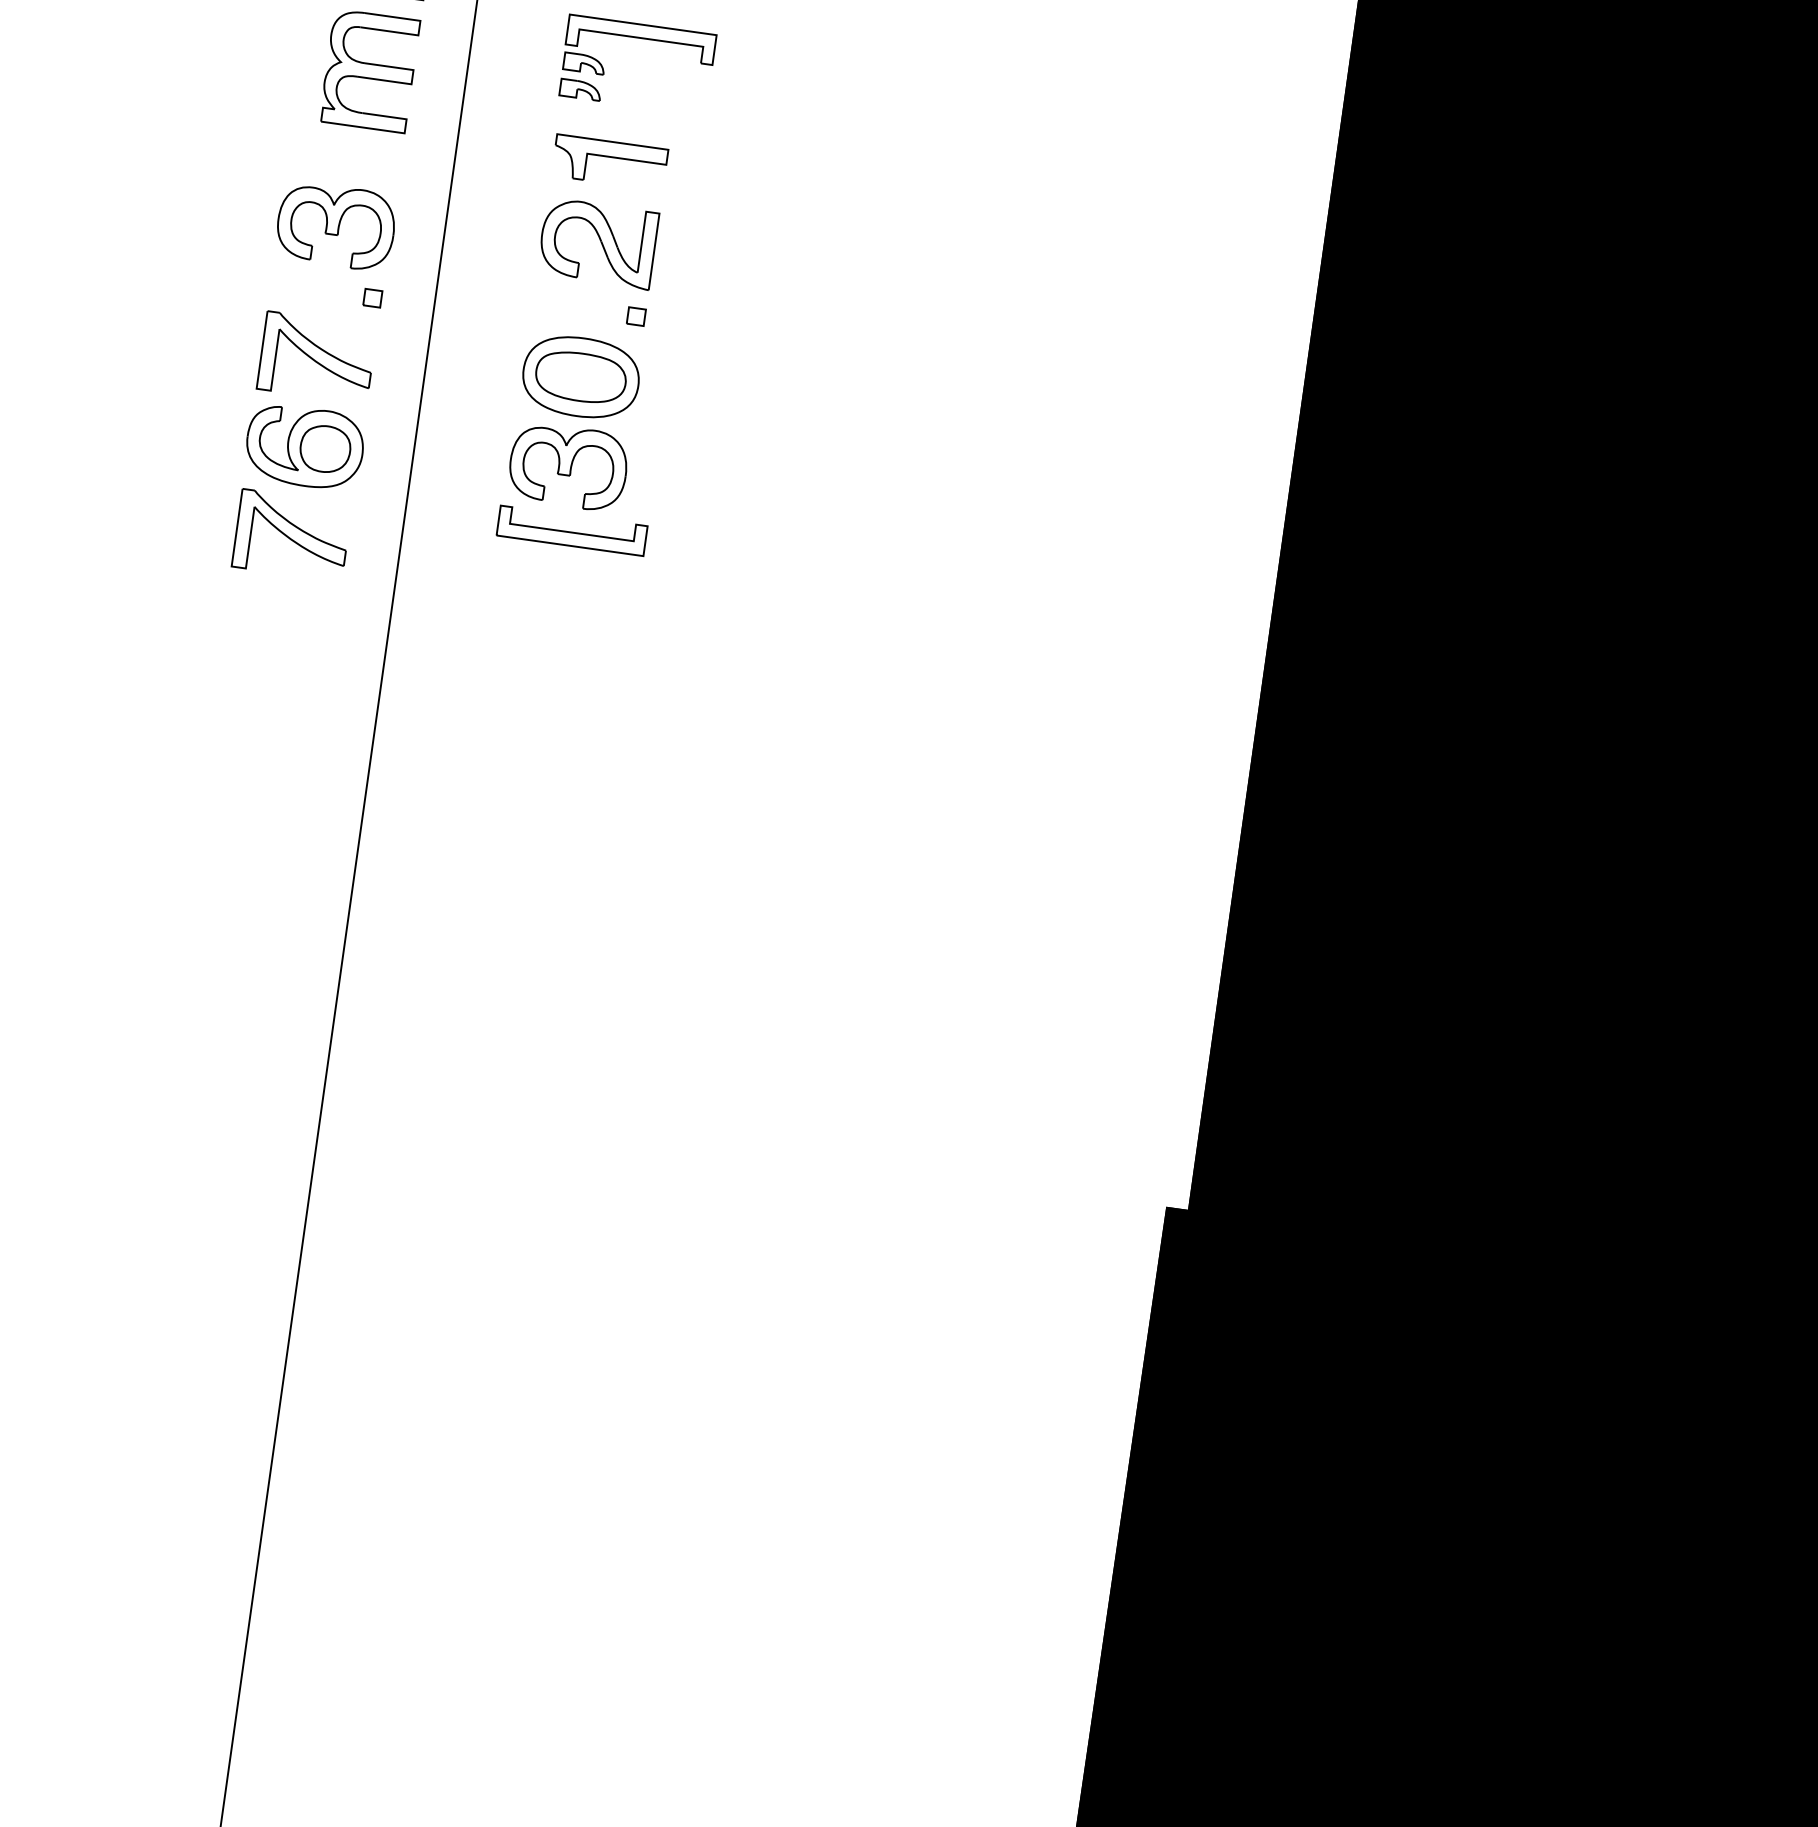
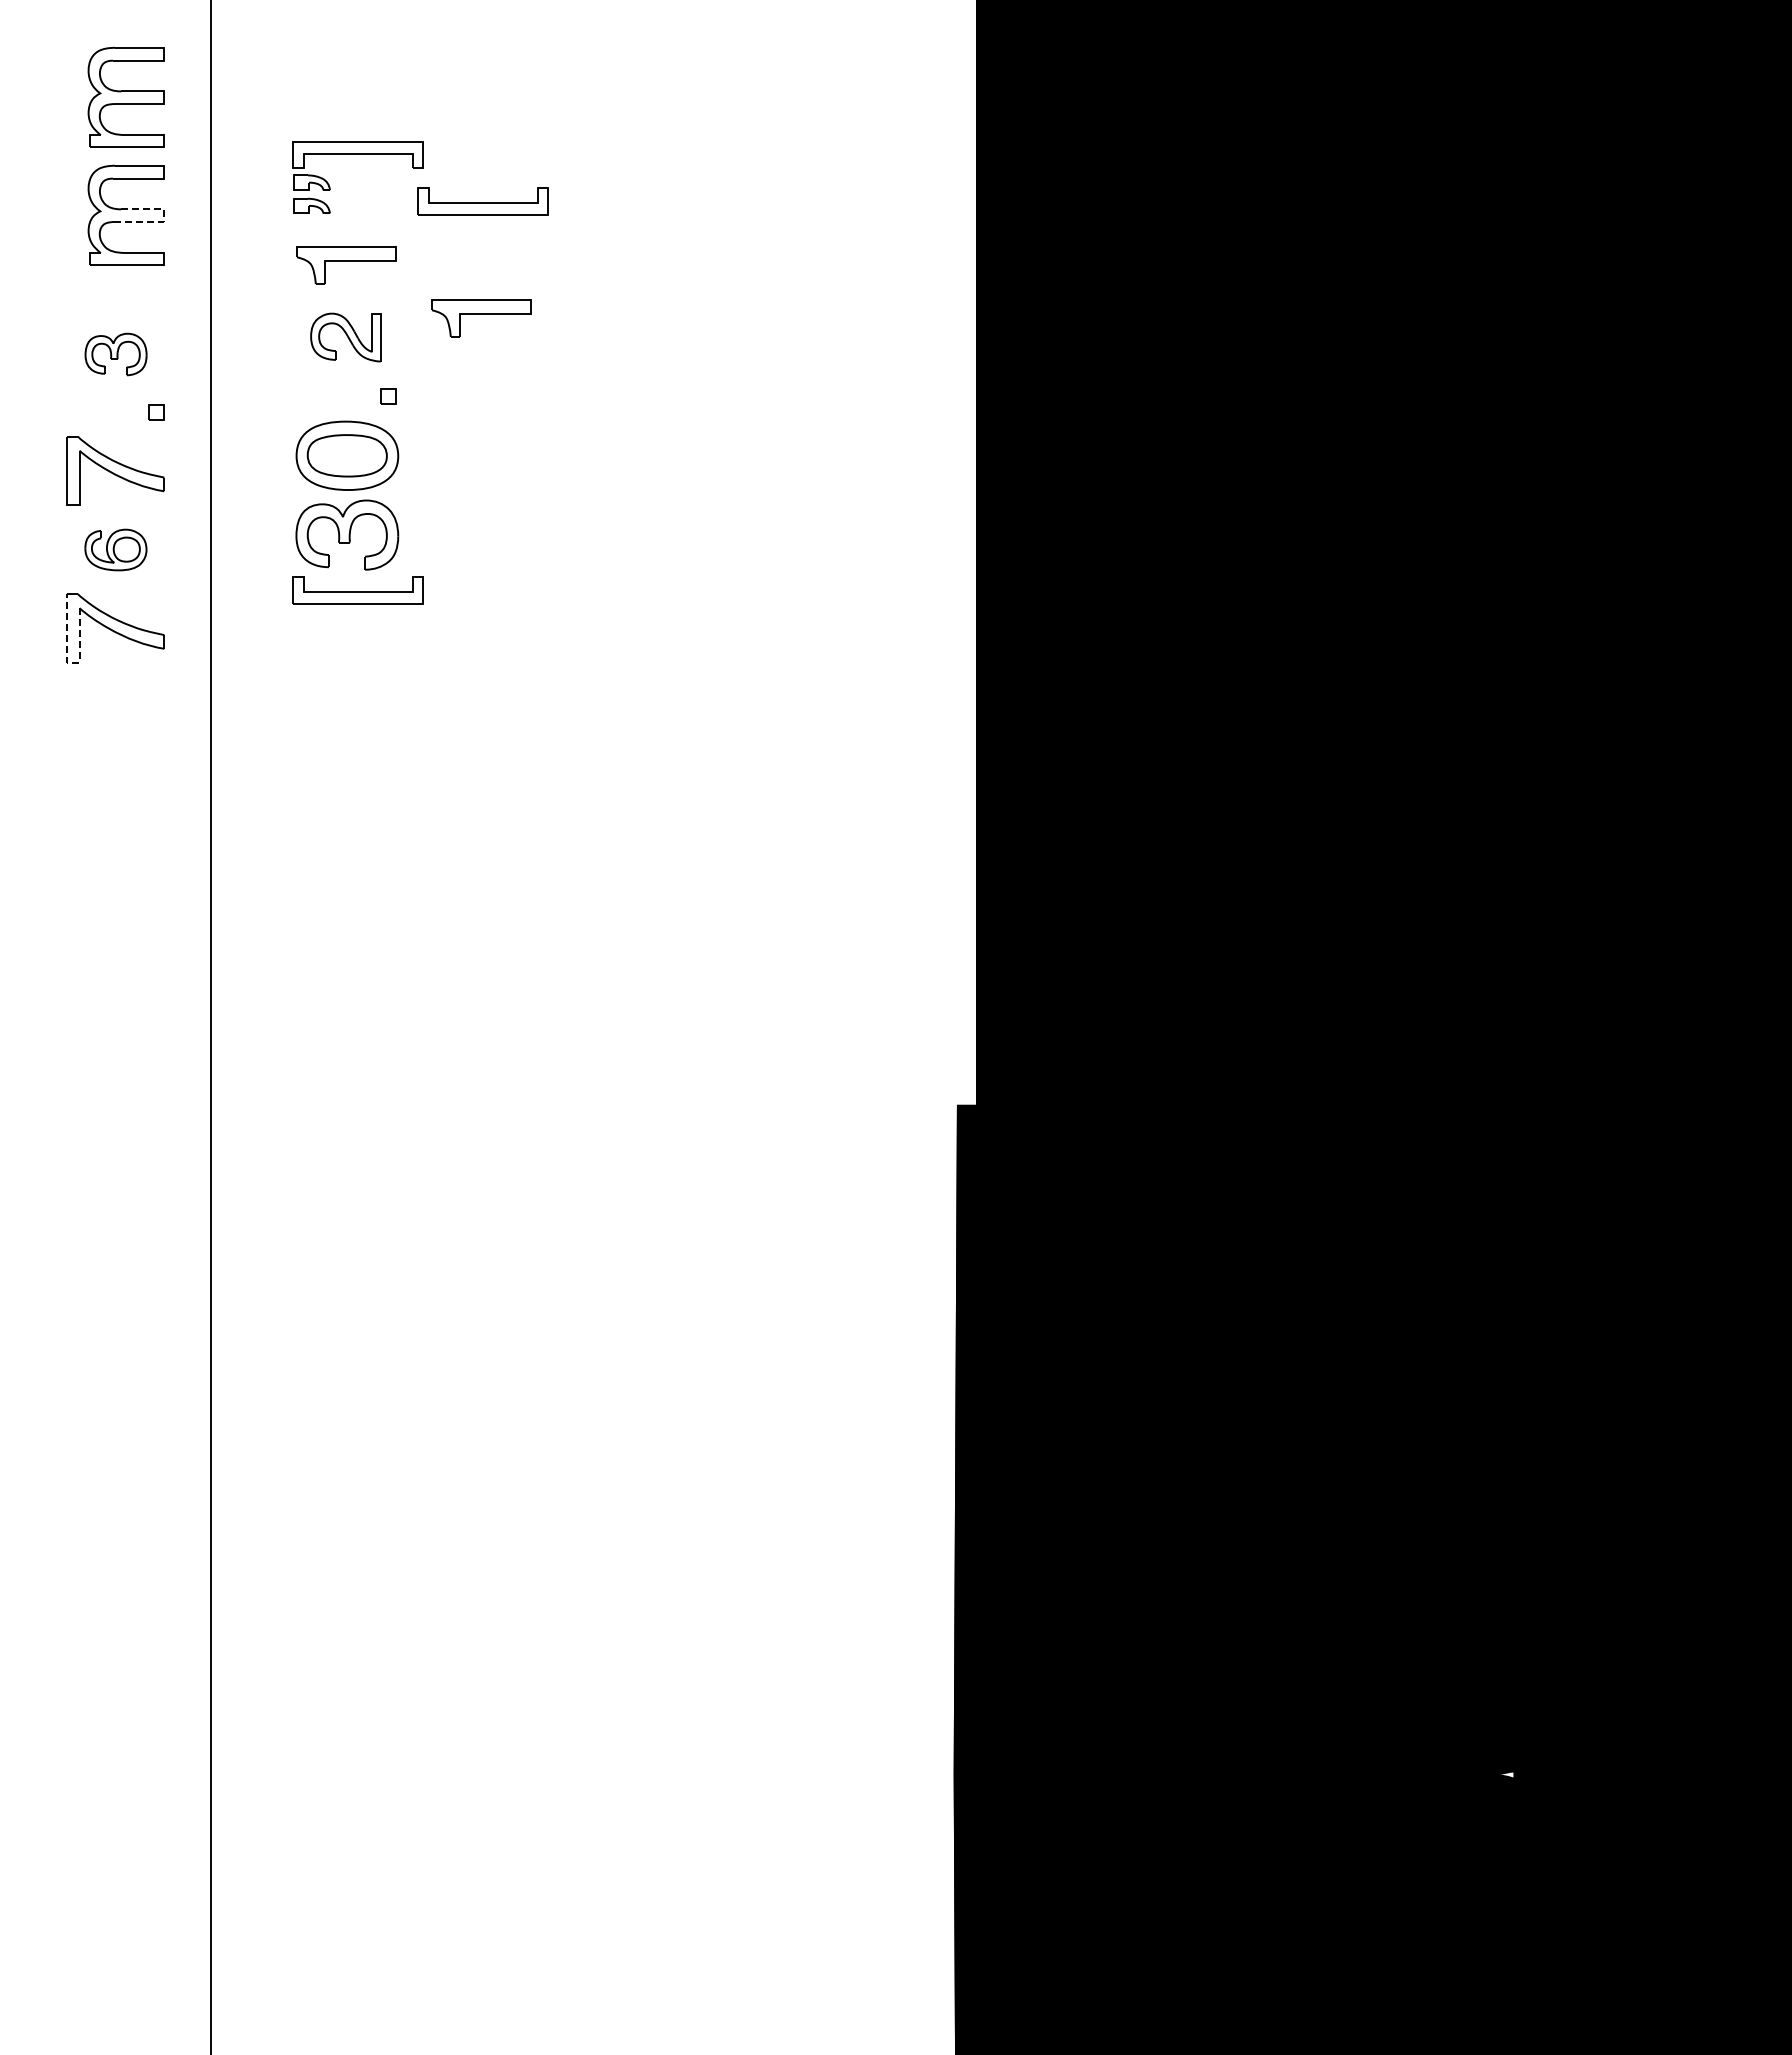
line: (412, 80) -> (164, 218), solid -> dashed
part: (773, 111) -> (482, 201), added
part: (335, 226) -> (115, 354), size x0.6
part: (597, 243) -> (345, 337), size x0.7
part: (754, 243) -> (481, 318), added
part: (304, 446) -> (115, 549), size x0.6
line: (231, 566) -> (66, 662), solid -> dashed

